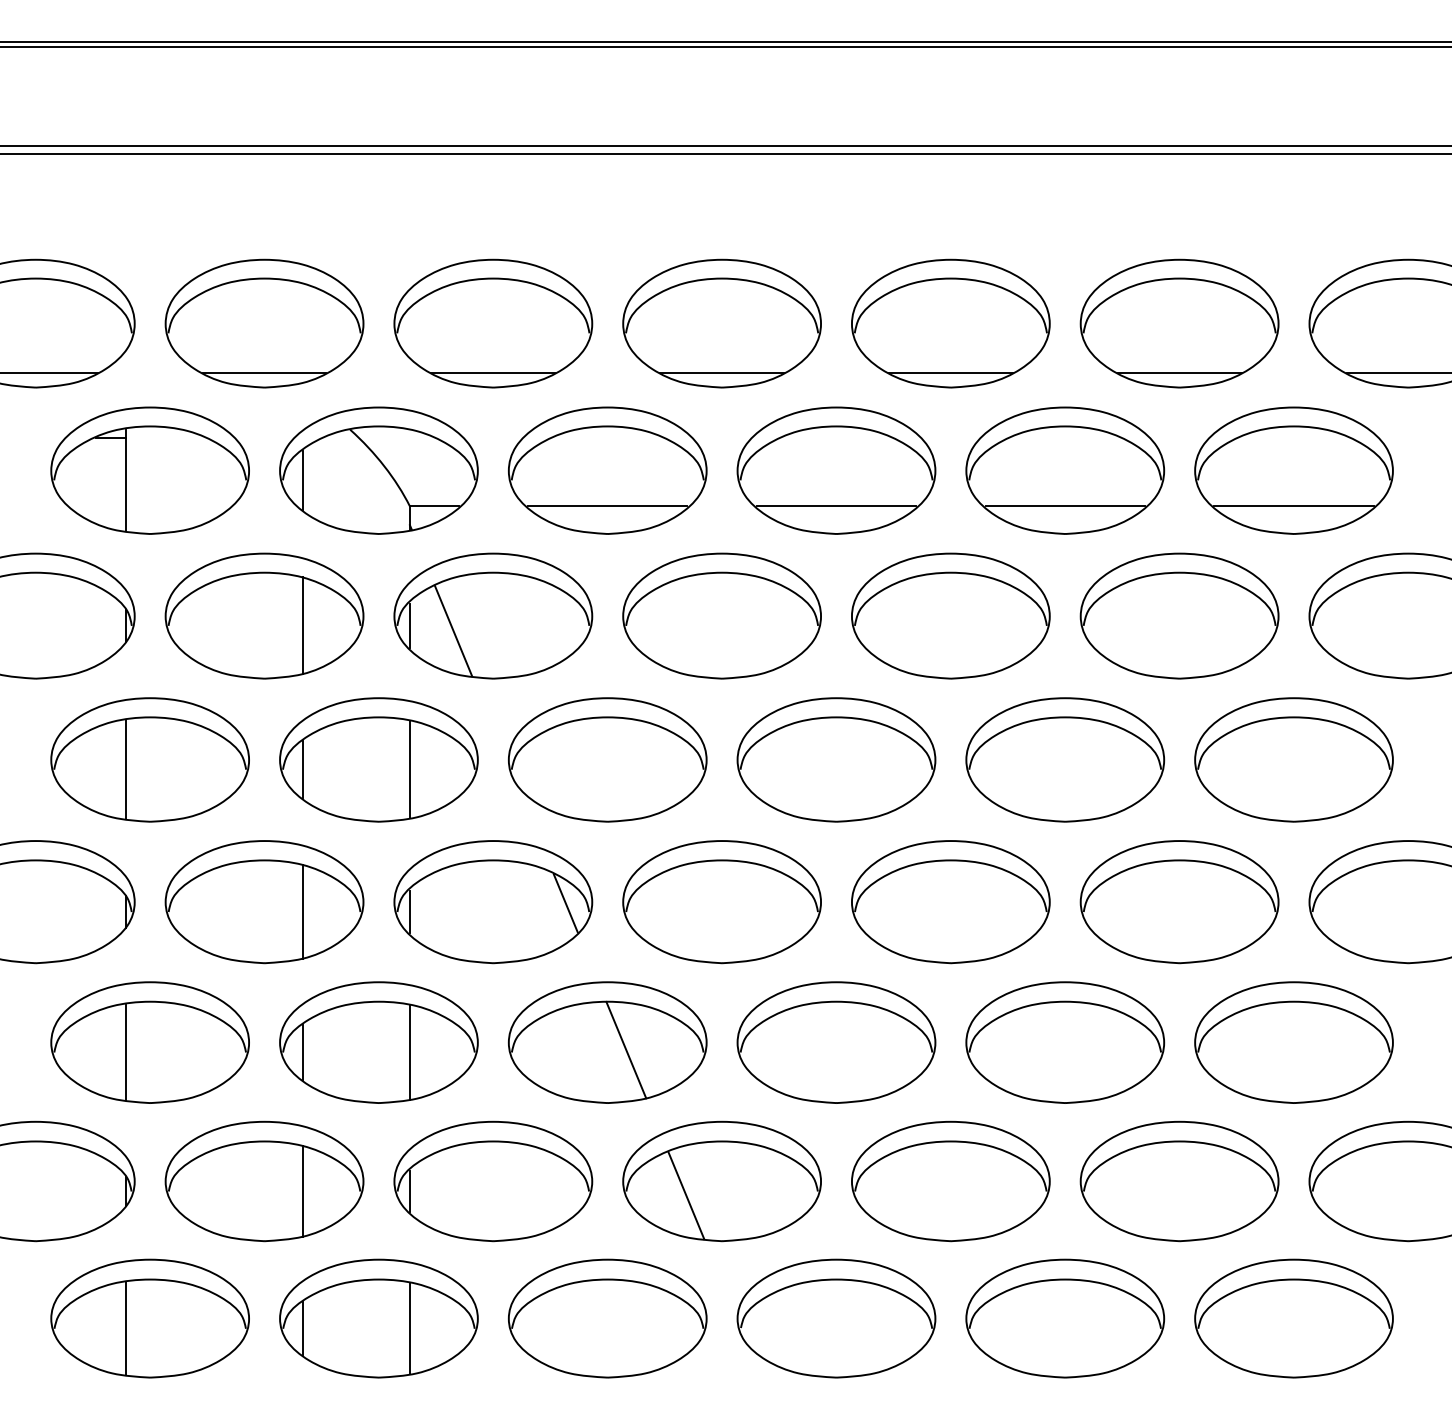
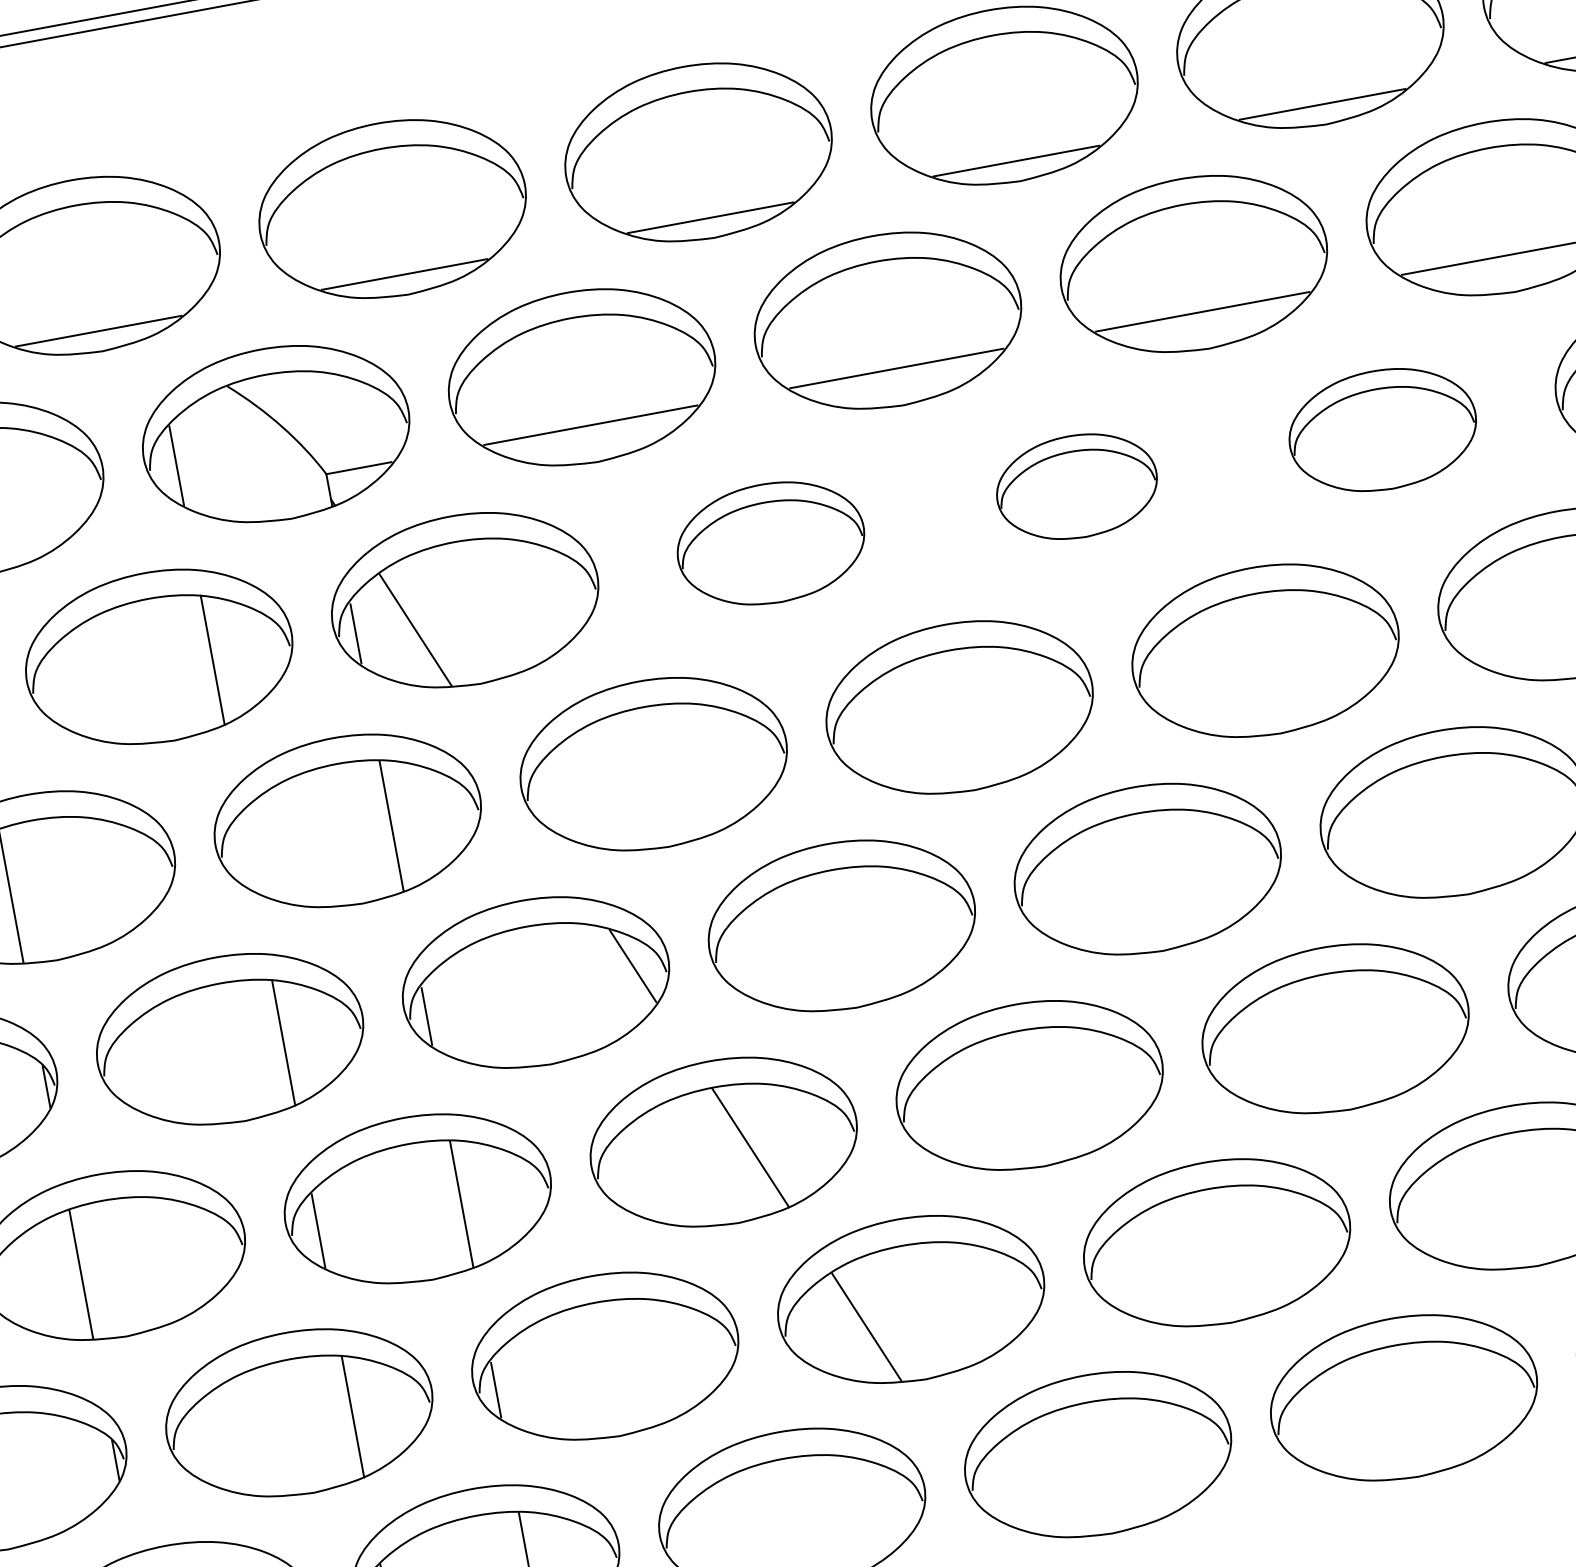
part: (721, 615) -> (770, 542), size x0.7
part: (950, 615) -> (1076, 486), size x0.6
part: (1179, 615) -> (1382, 429), size x0.7
line: (302, 769) -> (247, 852), removed

